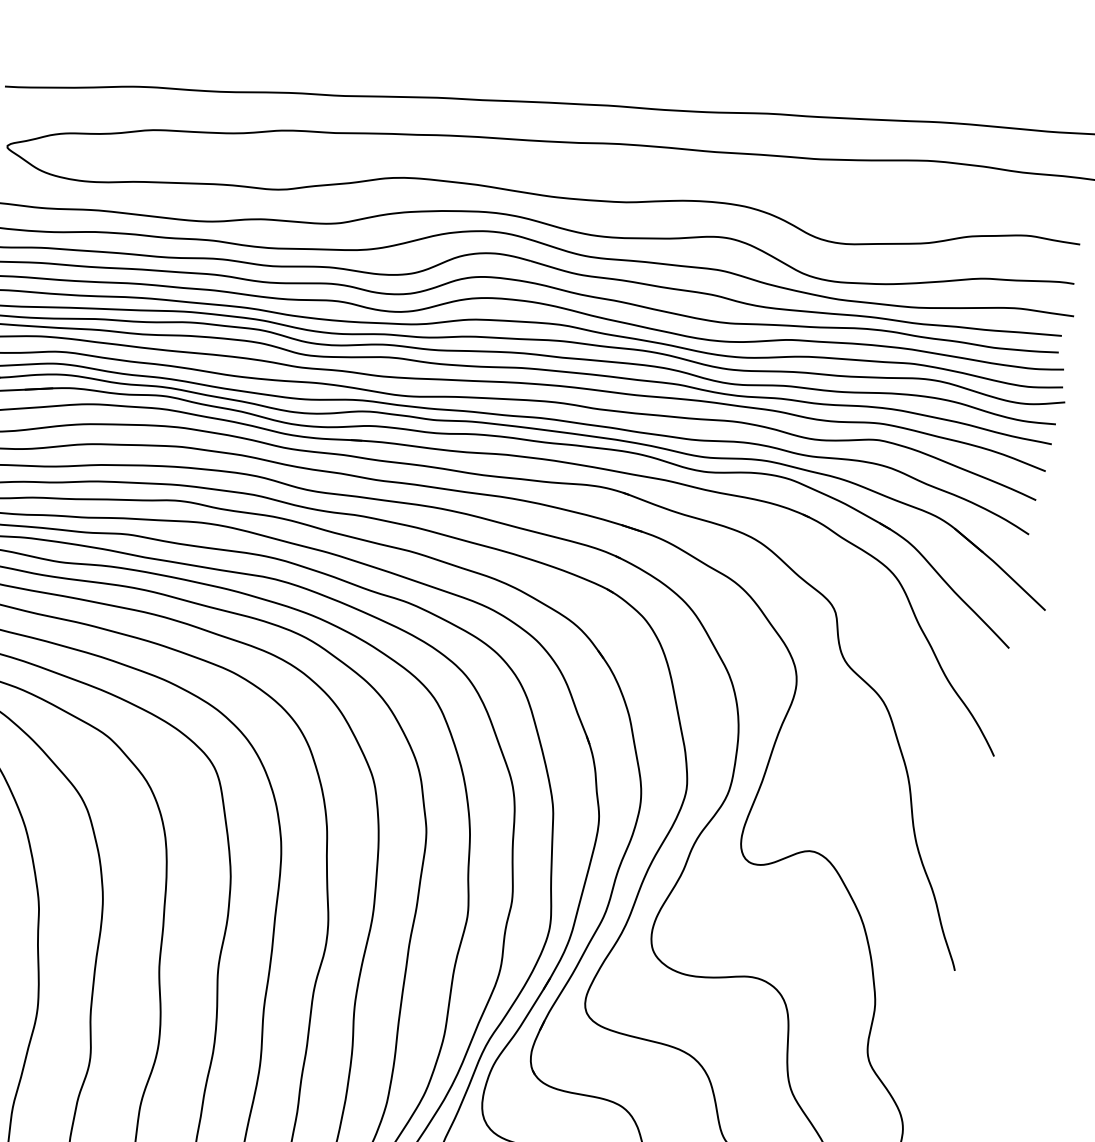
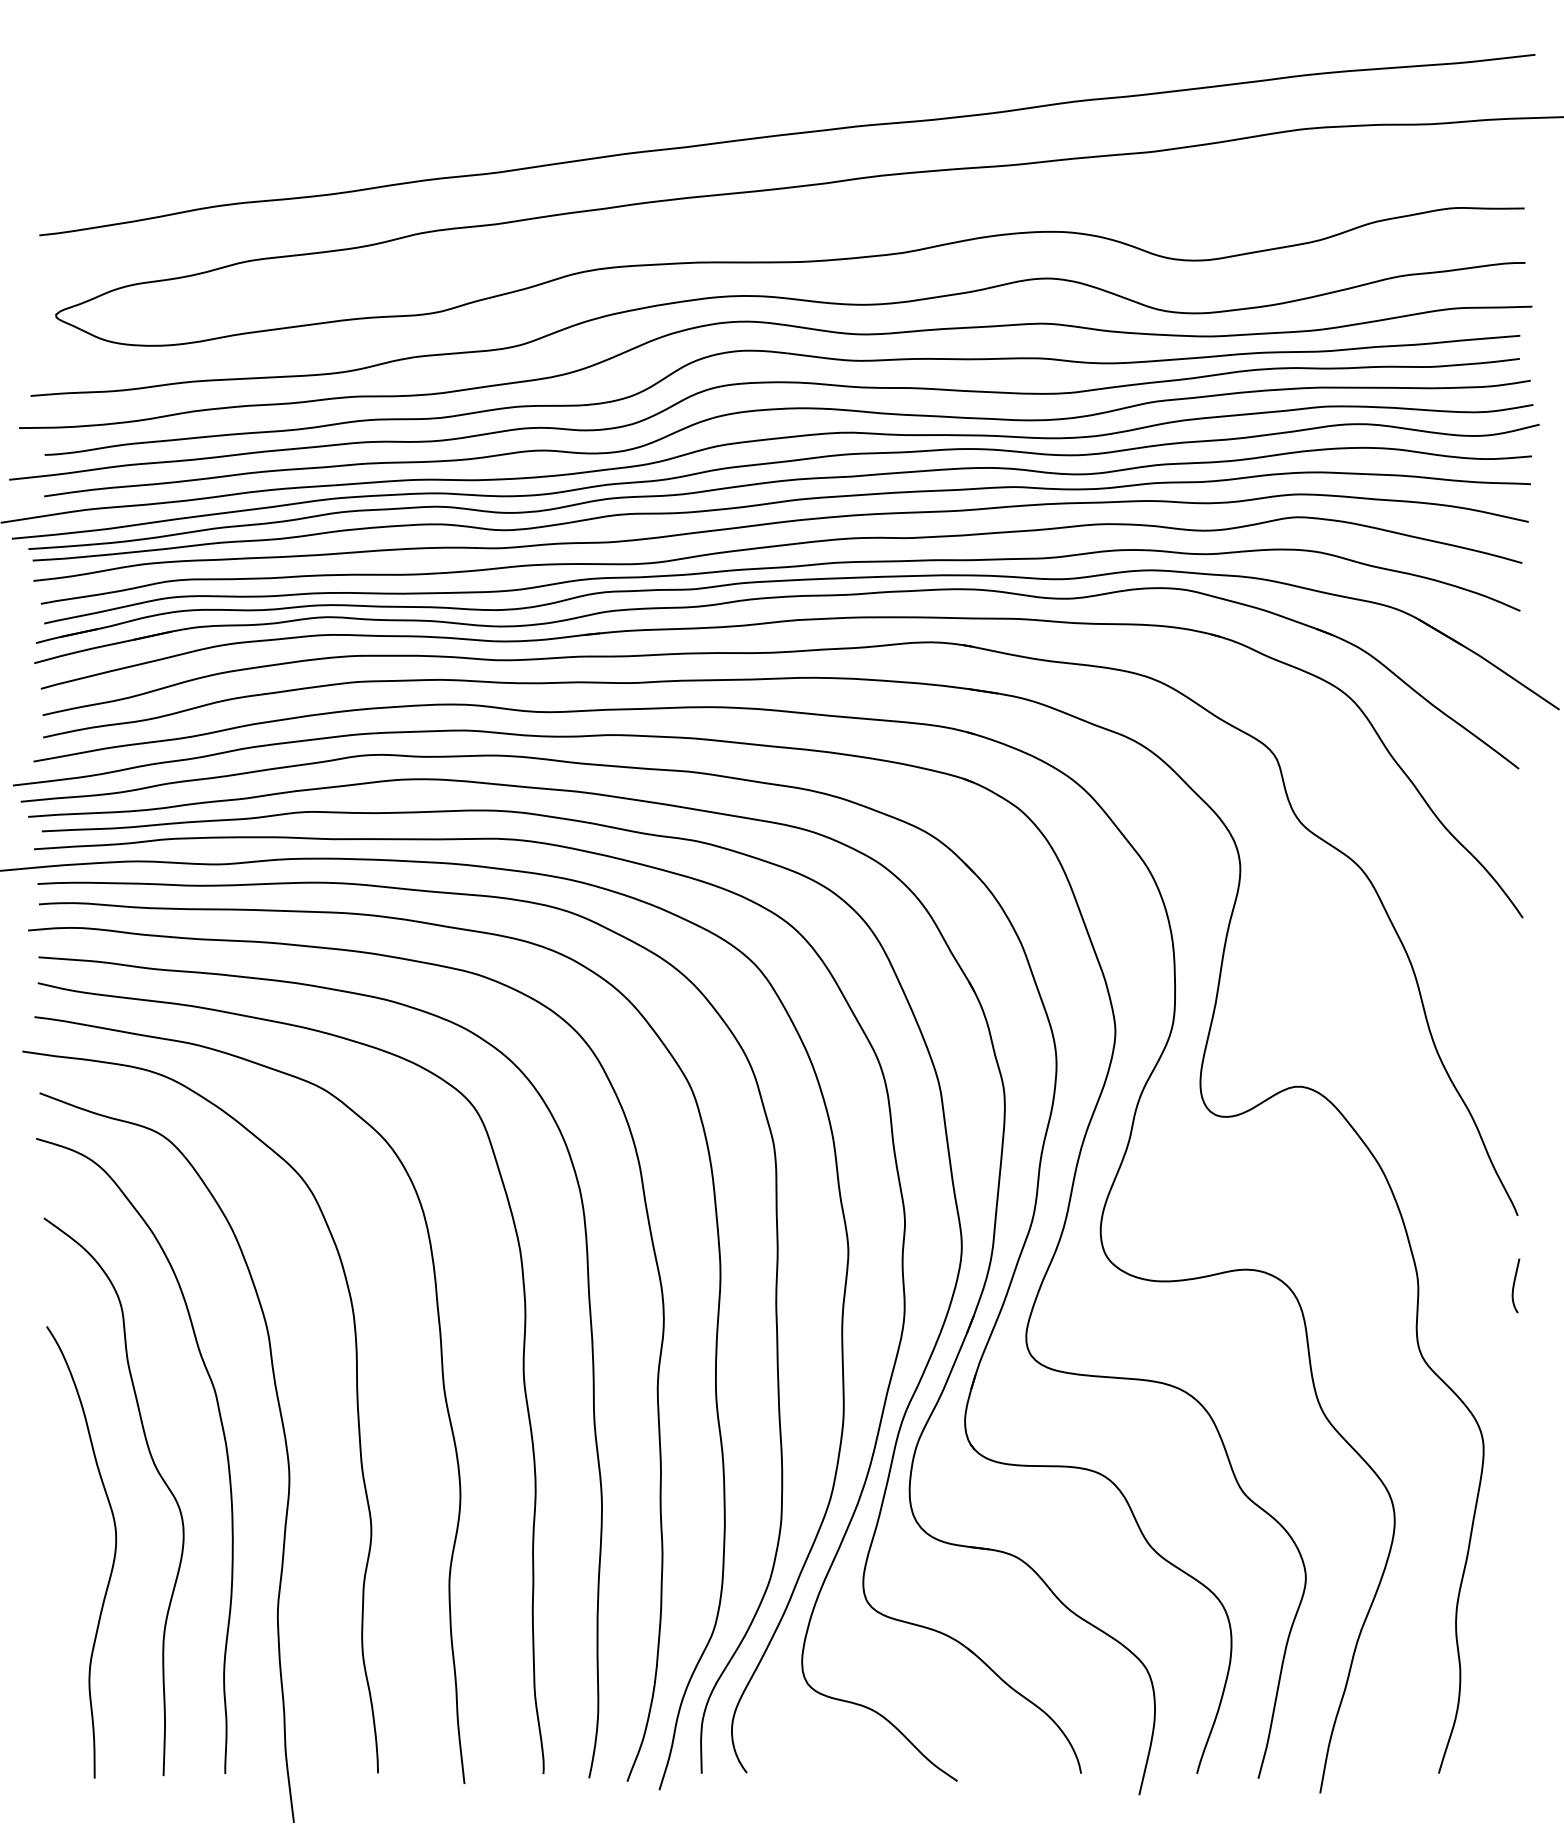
curve: (944, 1020) -> (1514, 1285), added

